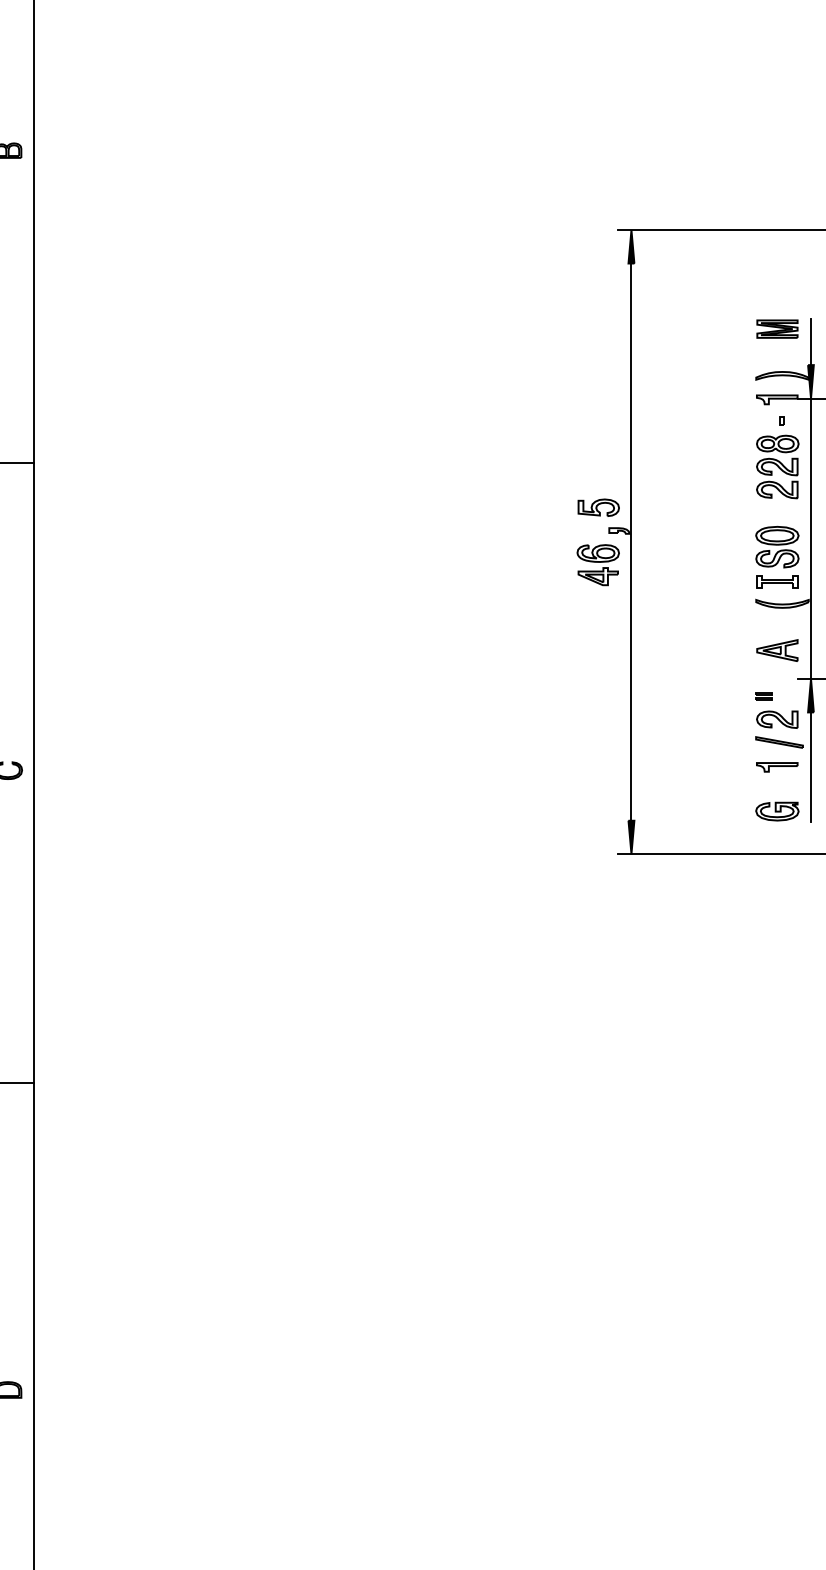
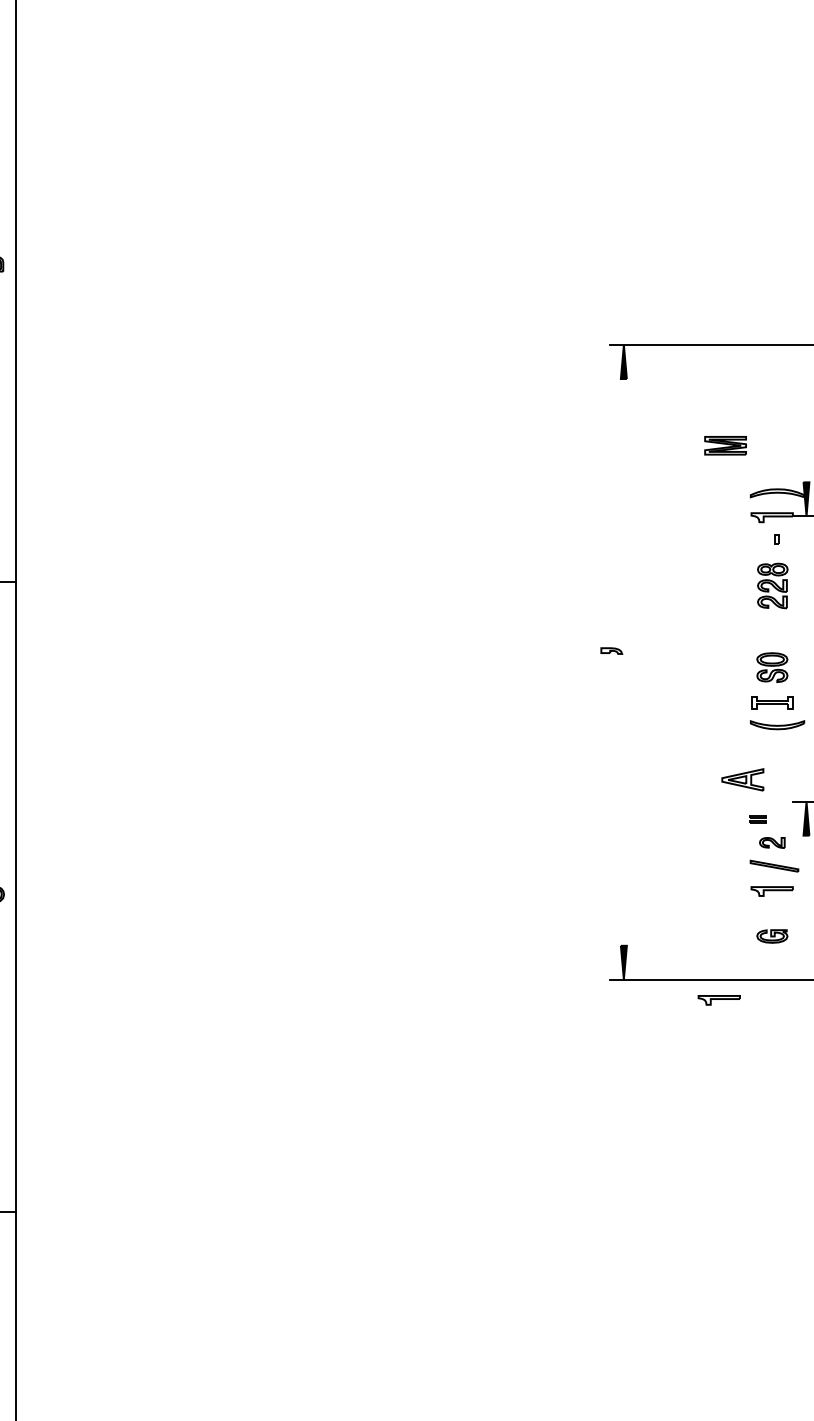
part: (777, 328) -> (725, 445), moved
line: (811, 341) -> (807, 458), removed
part: (777, 466) -> (772, 585), size x0.7
part: (598, 507) -> (590, 627), removed
line: (811, 538) -> (807, 658), removed
line: (631, 541) -> (623, 661), removed
part: (777, 547) -> (772, 667), size x0.7
part: (597, 565) -> (589, 686), removed
part: (777, 650) -> (742, 779), moved
part: (777, 719) -> (772, 842), size x0.6
line: (811, 766) -> (807, 890), removed
part: (777, 811) -> (772, 936), size x0.7
part: (725, 874) -> (719, 1000), added

